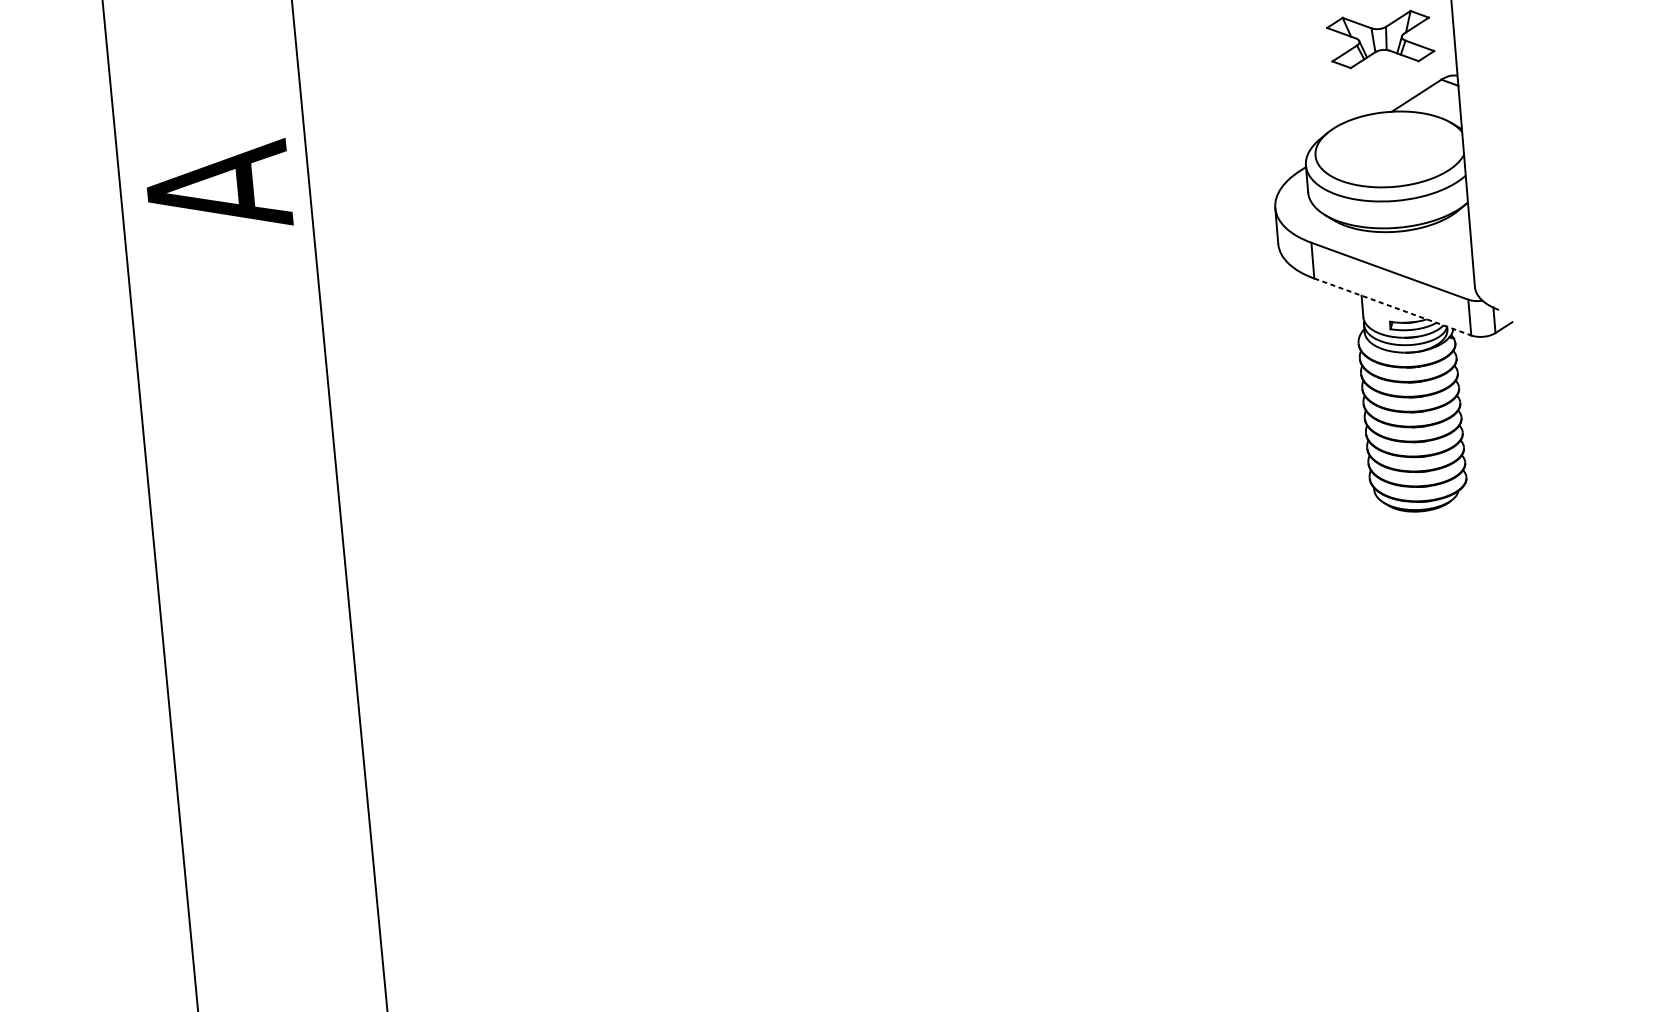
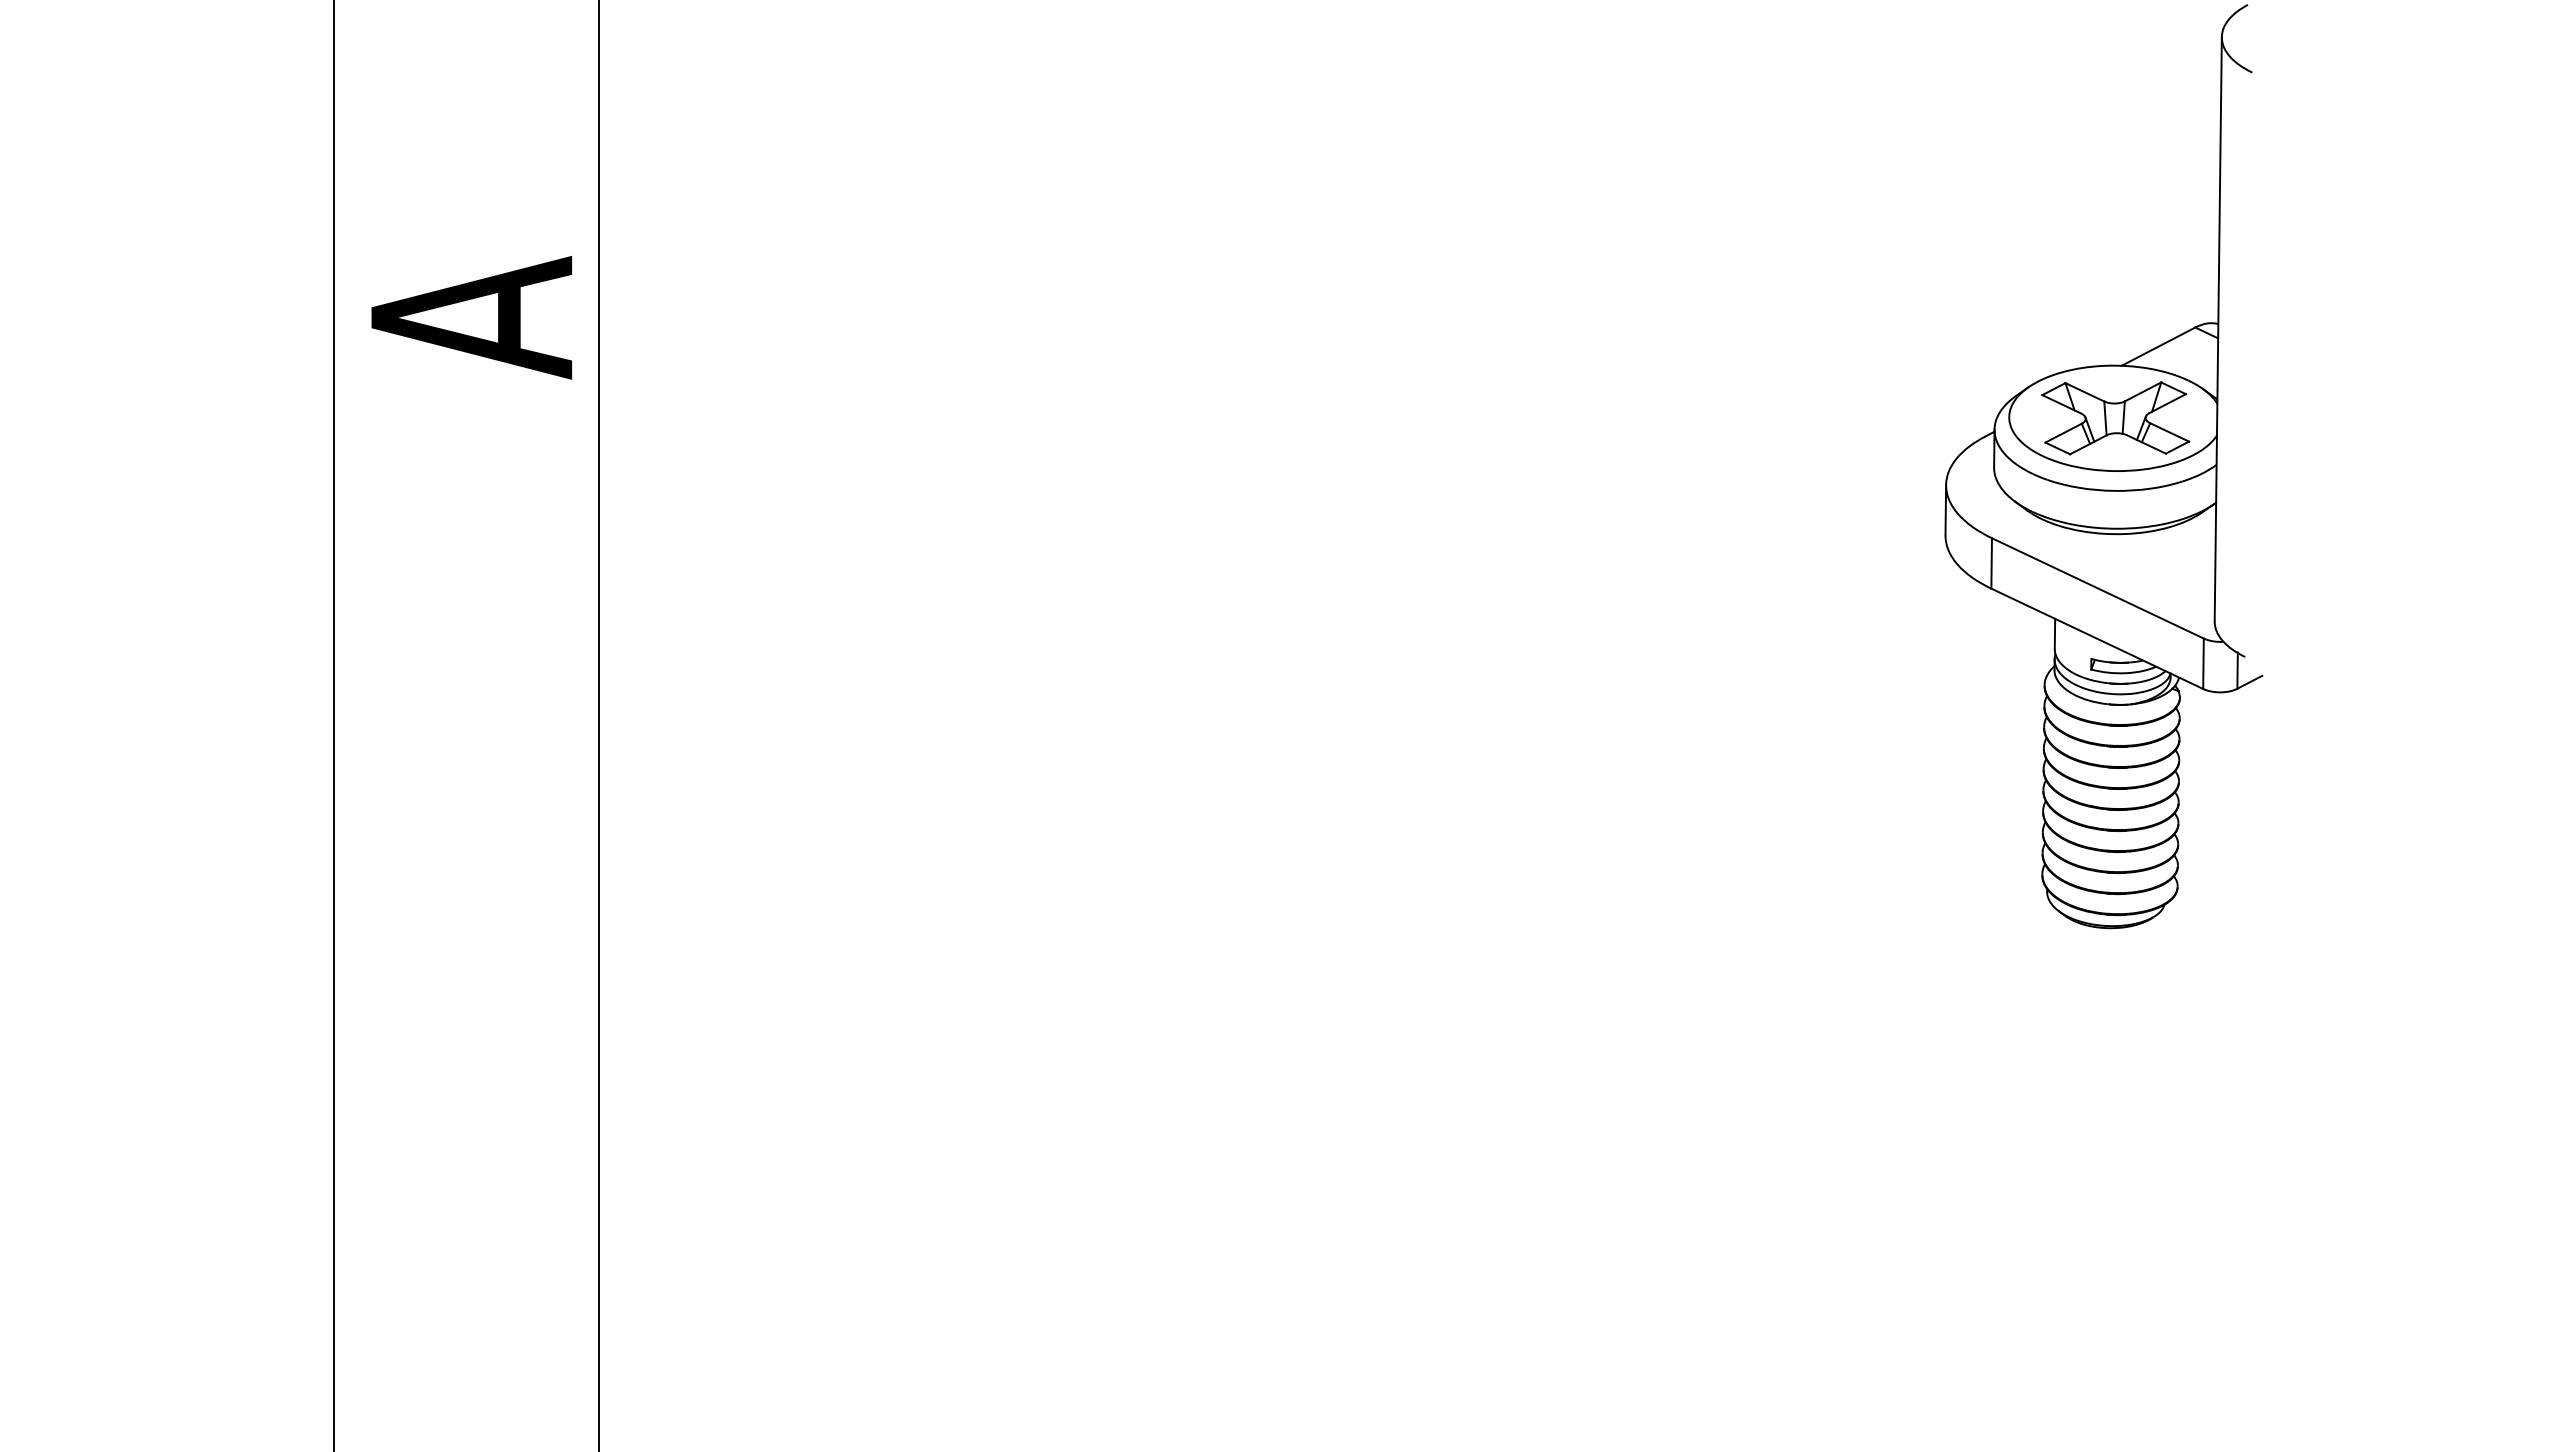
part: (1380, 39) -> (2115, 418), moved
line: (1393, 307) -> (2097, 639), dashed -> solid

